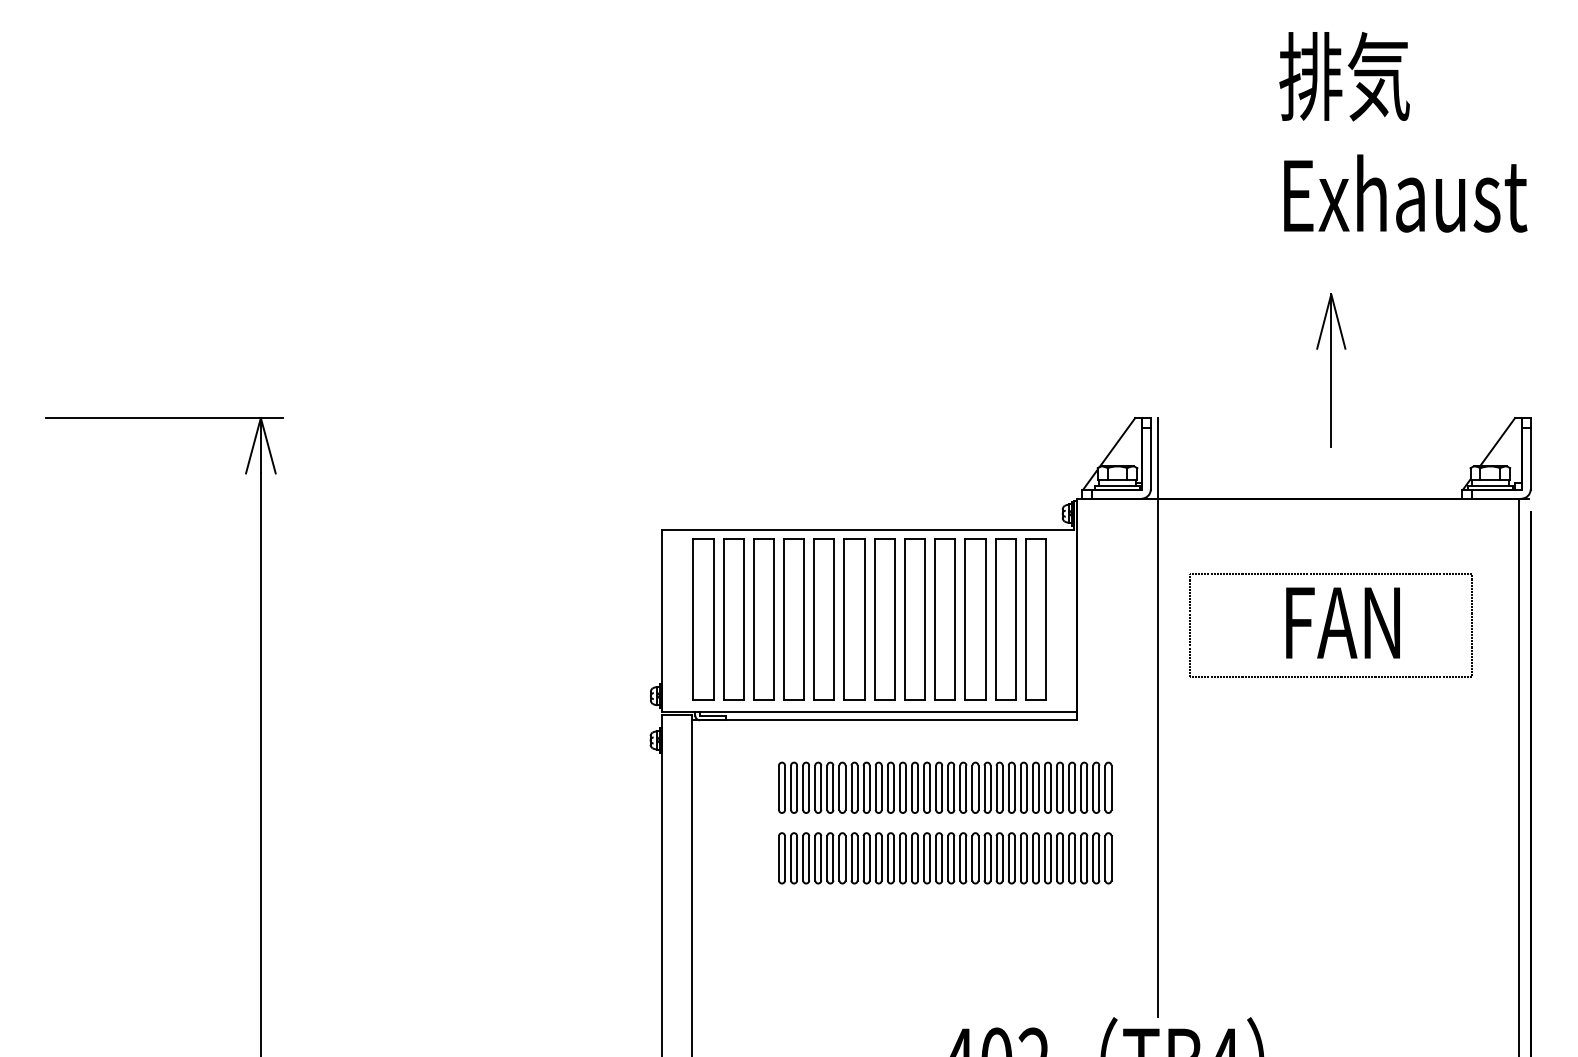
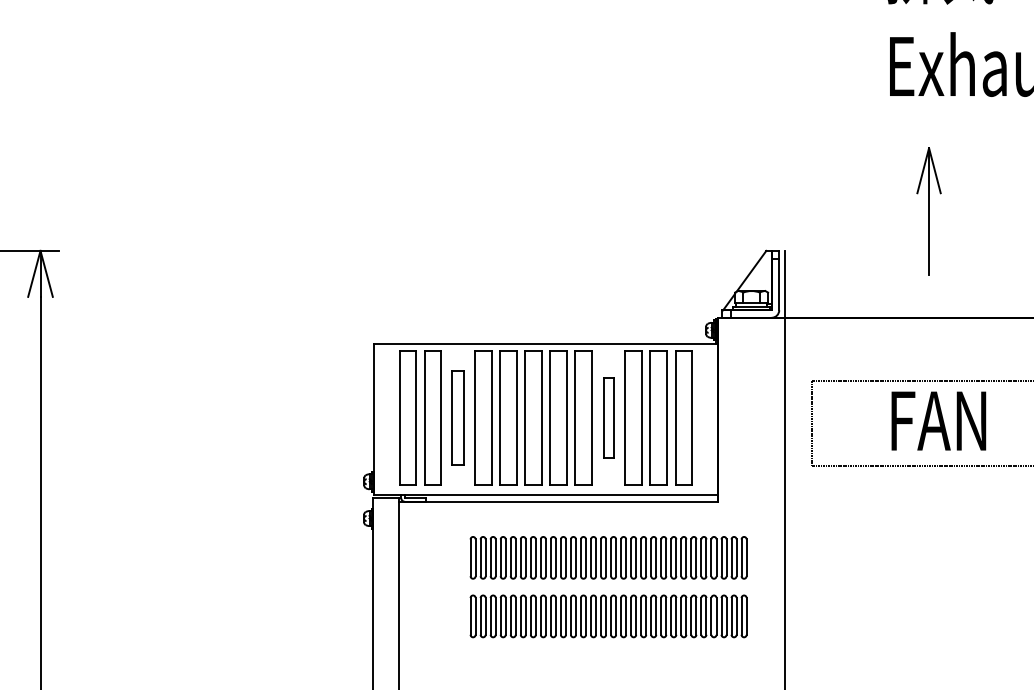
part: (763, 619) -> (457, 418), size x0.7
part: (944, 619) -> (607, 418), size x0.6

